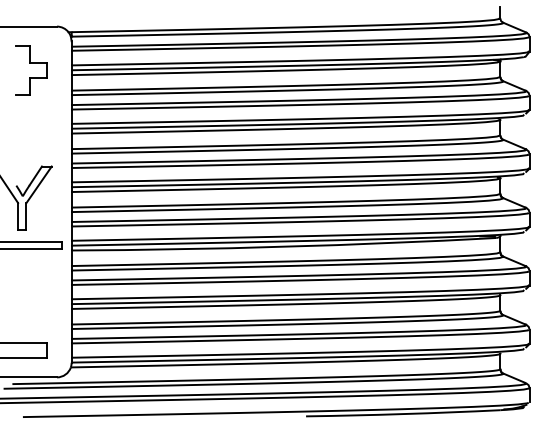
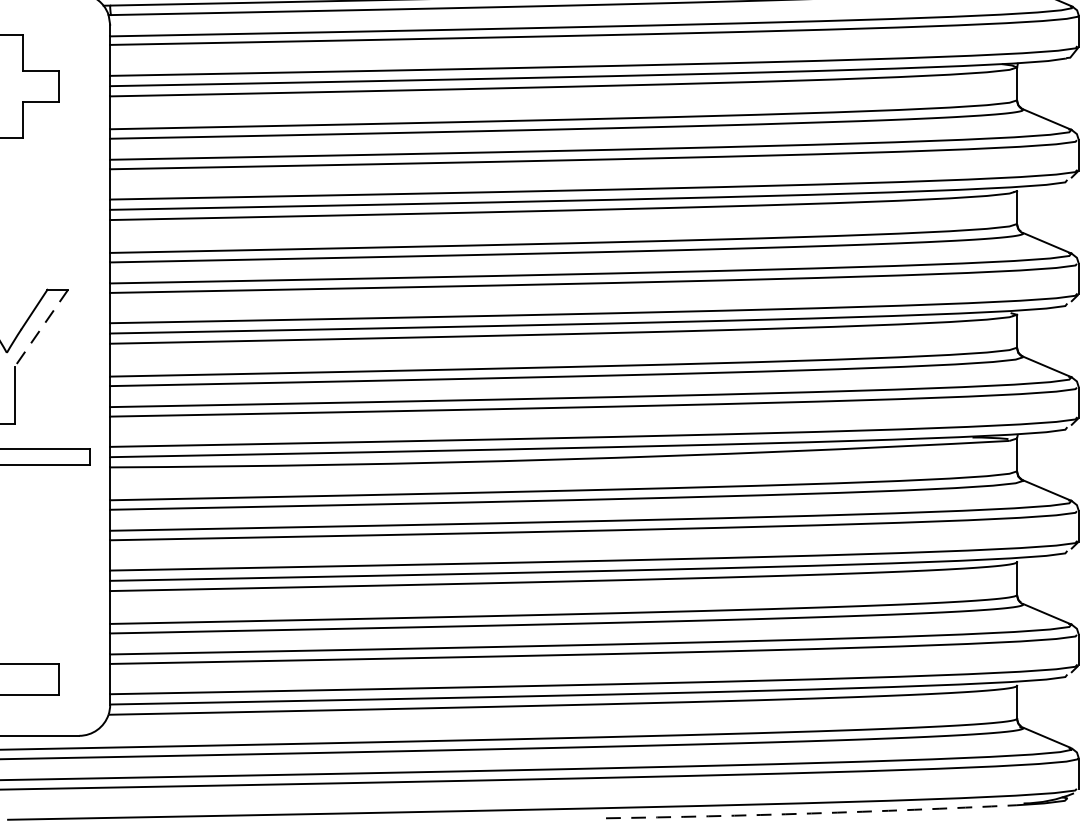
line: (38, 185) -> (40, 329), solid -> dashed
arc: (403, 414) -> (812, 814), solid -> dashed

